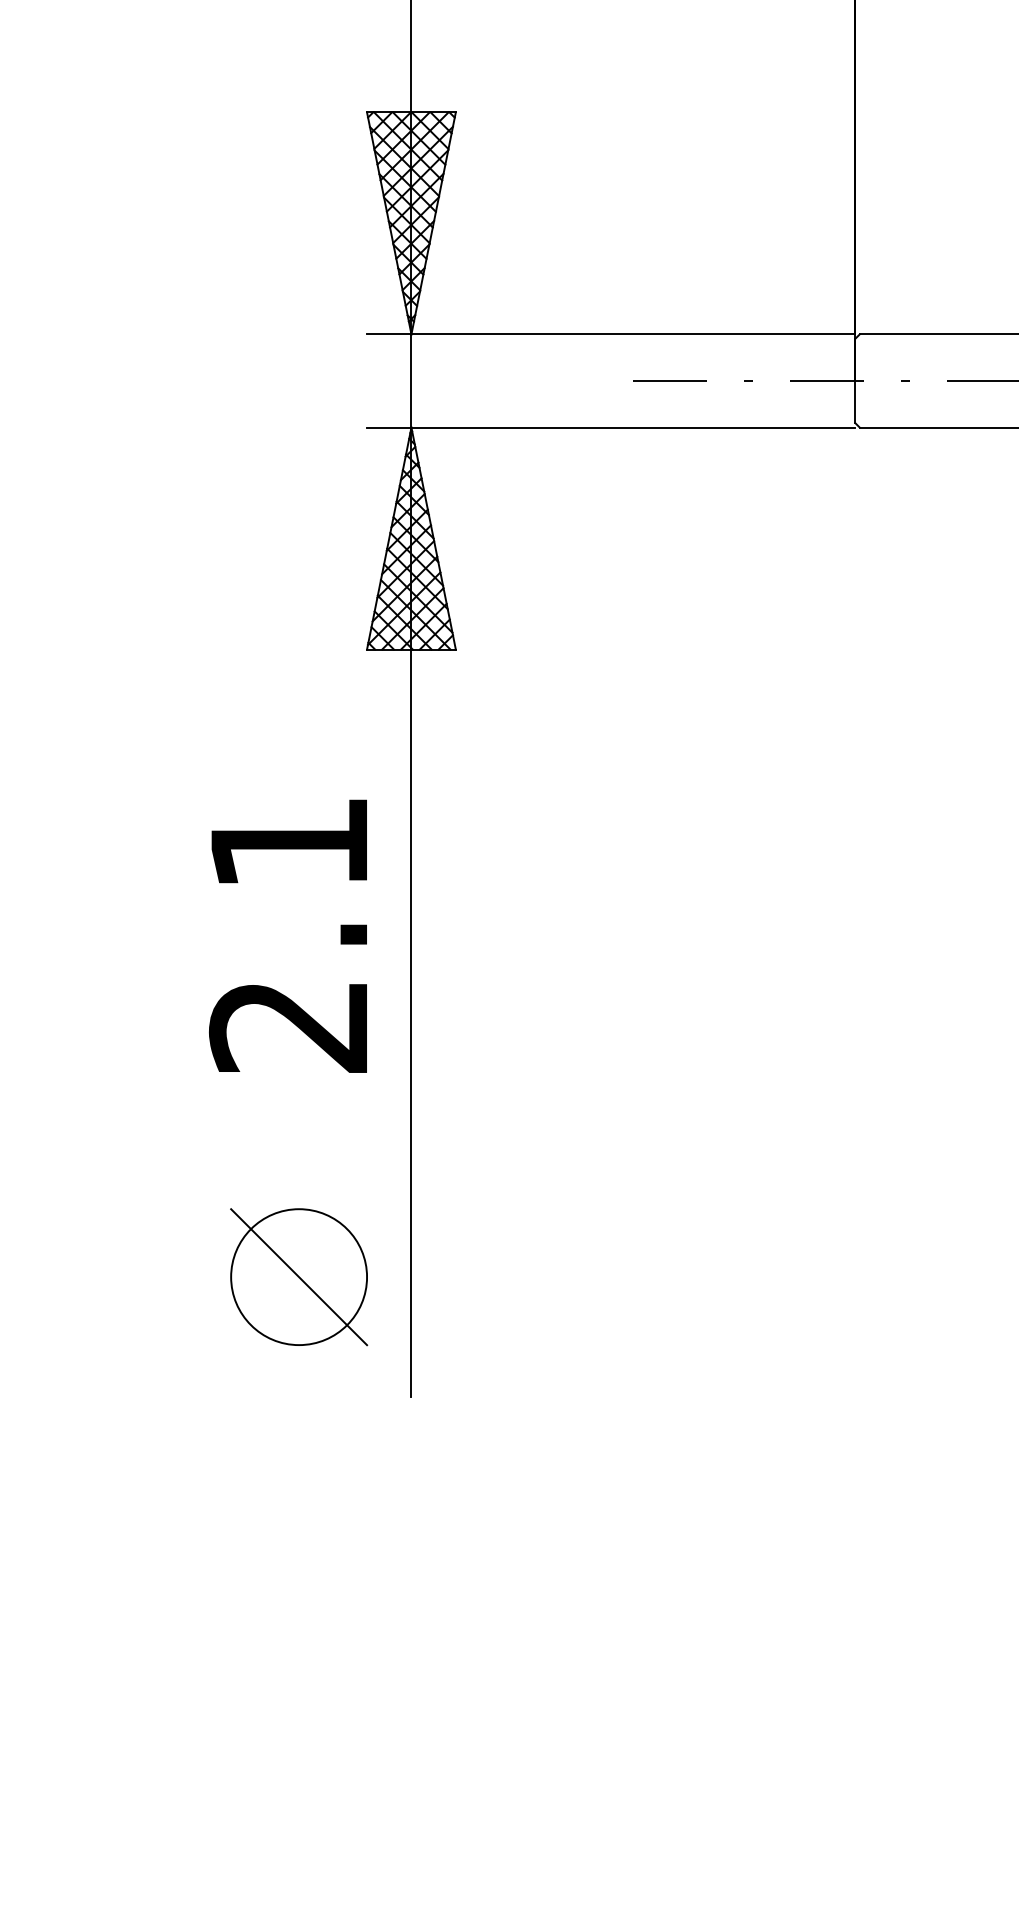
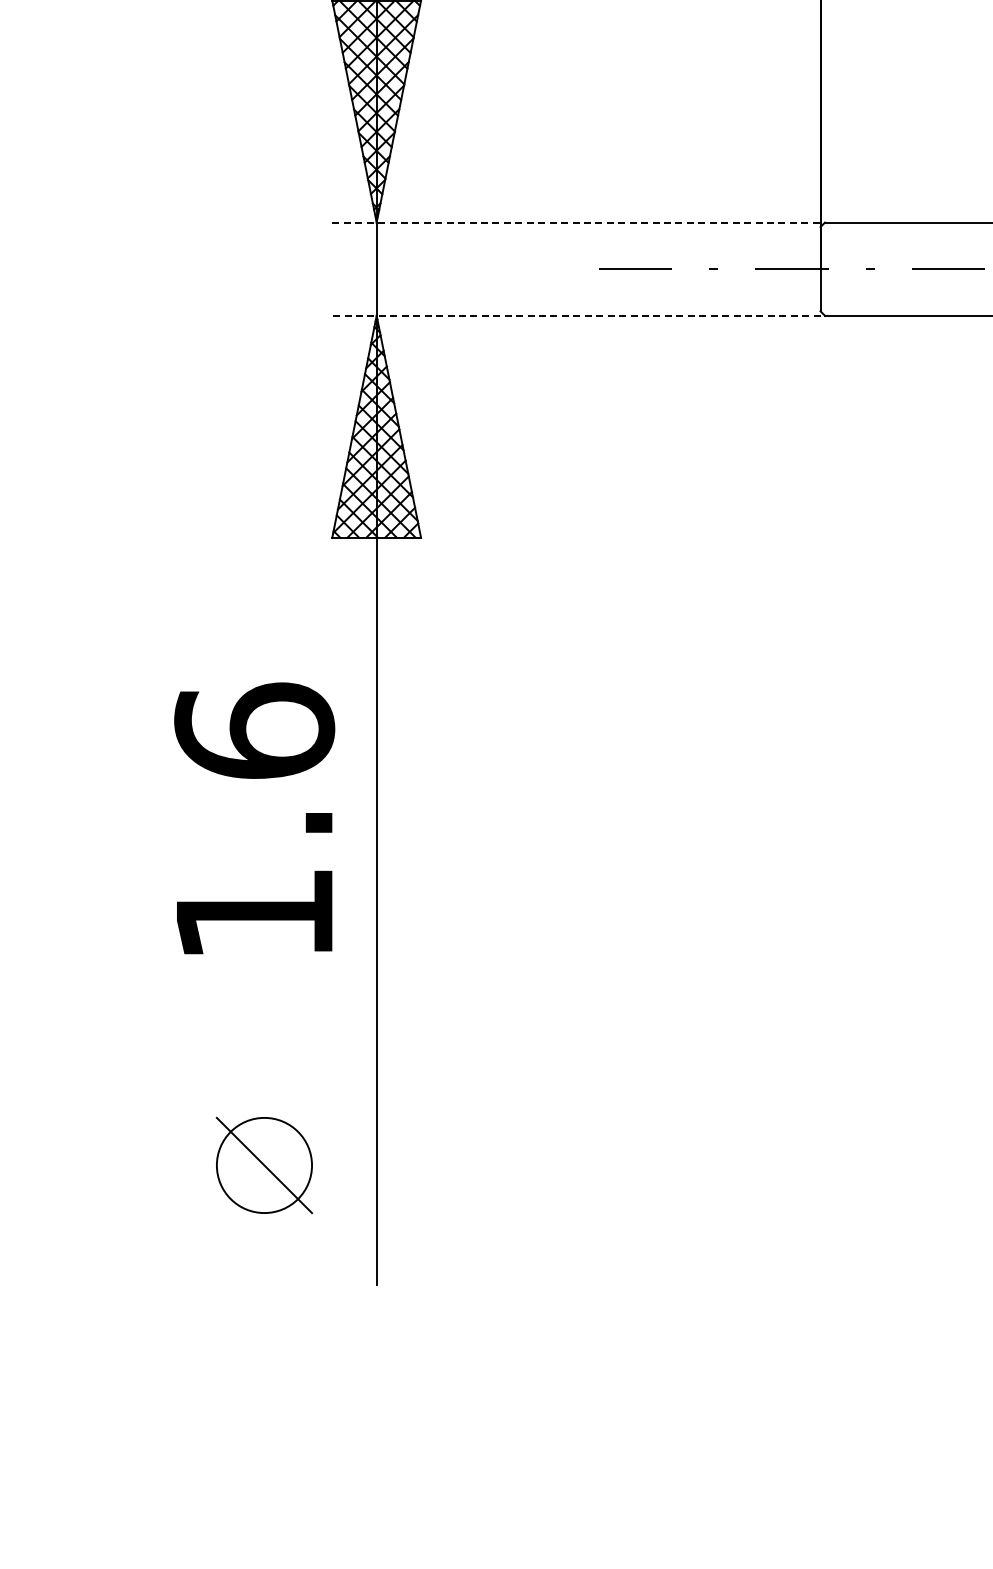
line: (611, 334) -> (576, 222), solid -> dashed
line: (610, 427) -> (575, 315), solid -> dashed
text: (289, 933) -> (254, 821), 2.1 -> 1.6
part: (299, 1277) -> (264, 1165), size x0.7

